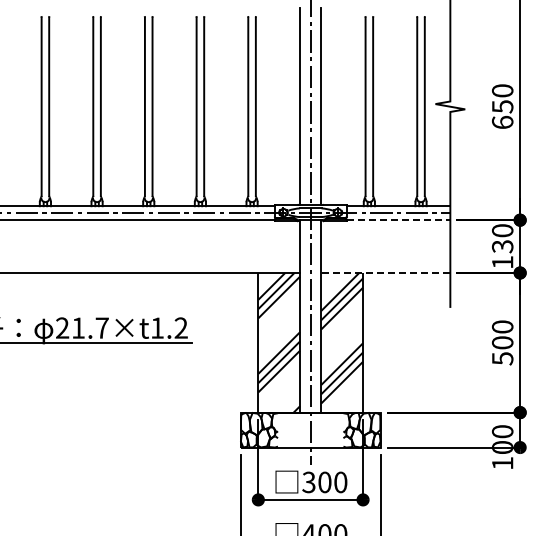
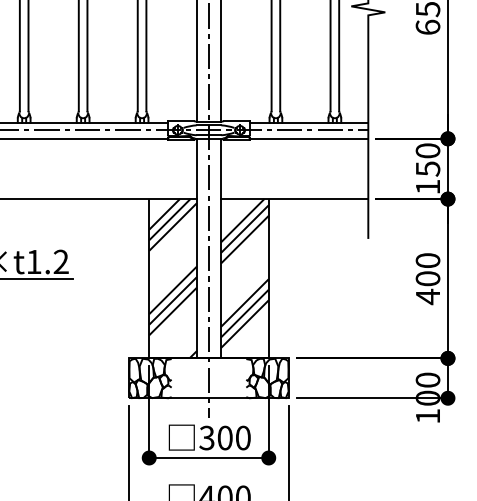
line: (398, 220) -> (309, 139), dashed -> solid
text: (501, 246) -> (426, 168), 130 -> 150
line: (385, 273) -> (294, 199), dashed -> solid
text: (502, 358) -> (427, 296), 500 -> 400

